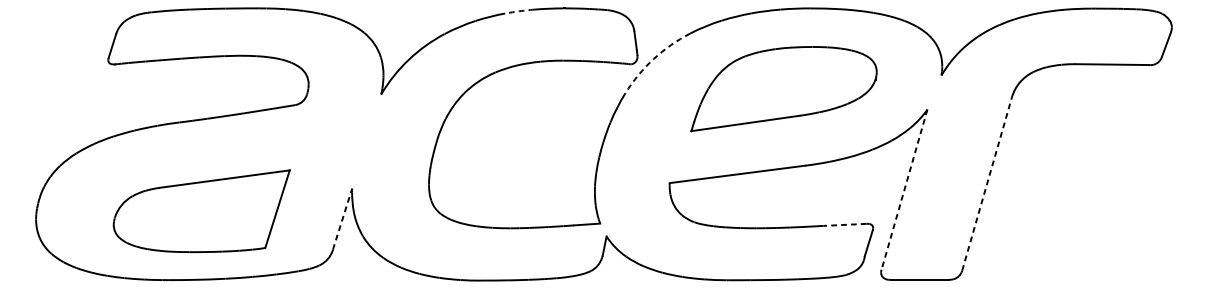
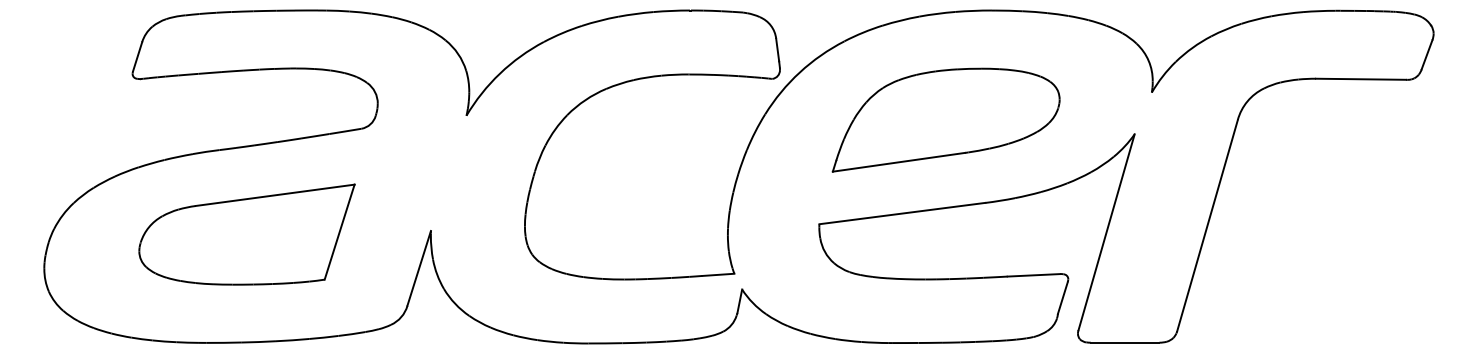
arc: (519, 10) -> (635, 13), dashed -> solid
arc: (653, 59) -> (799, 72), dashed -> solid
part: (783, 88) -> (945, 119), moved
line: (986, 184) -> (1207, 225), dashed -> solid
line: (904, 189) -> (1106, 232), dashed -> solid
part: (201, 211) -> (246, 234), moved
line: (342, 218) -> (419, 267), dashed -> solid
line: (844, 225) -> (1033, 275), dashed -> solid

